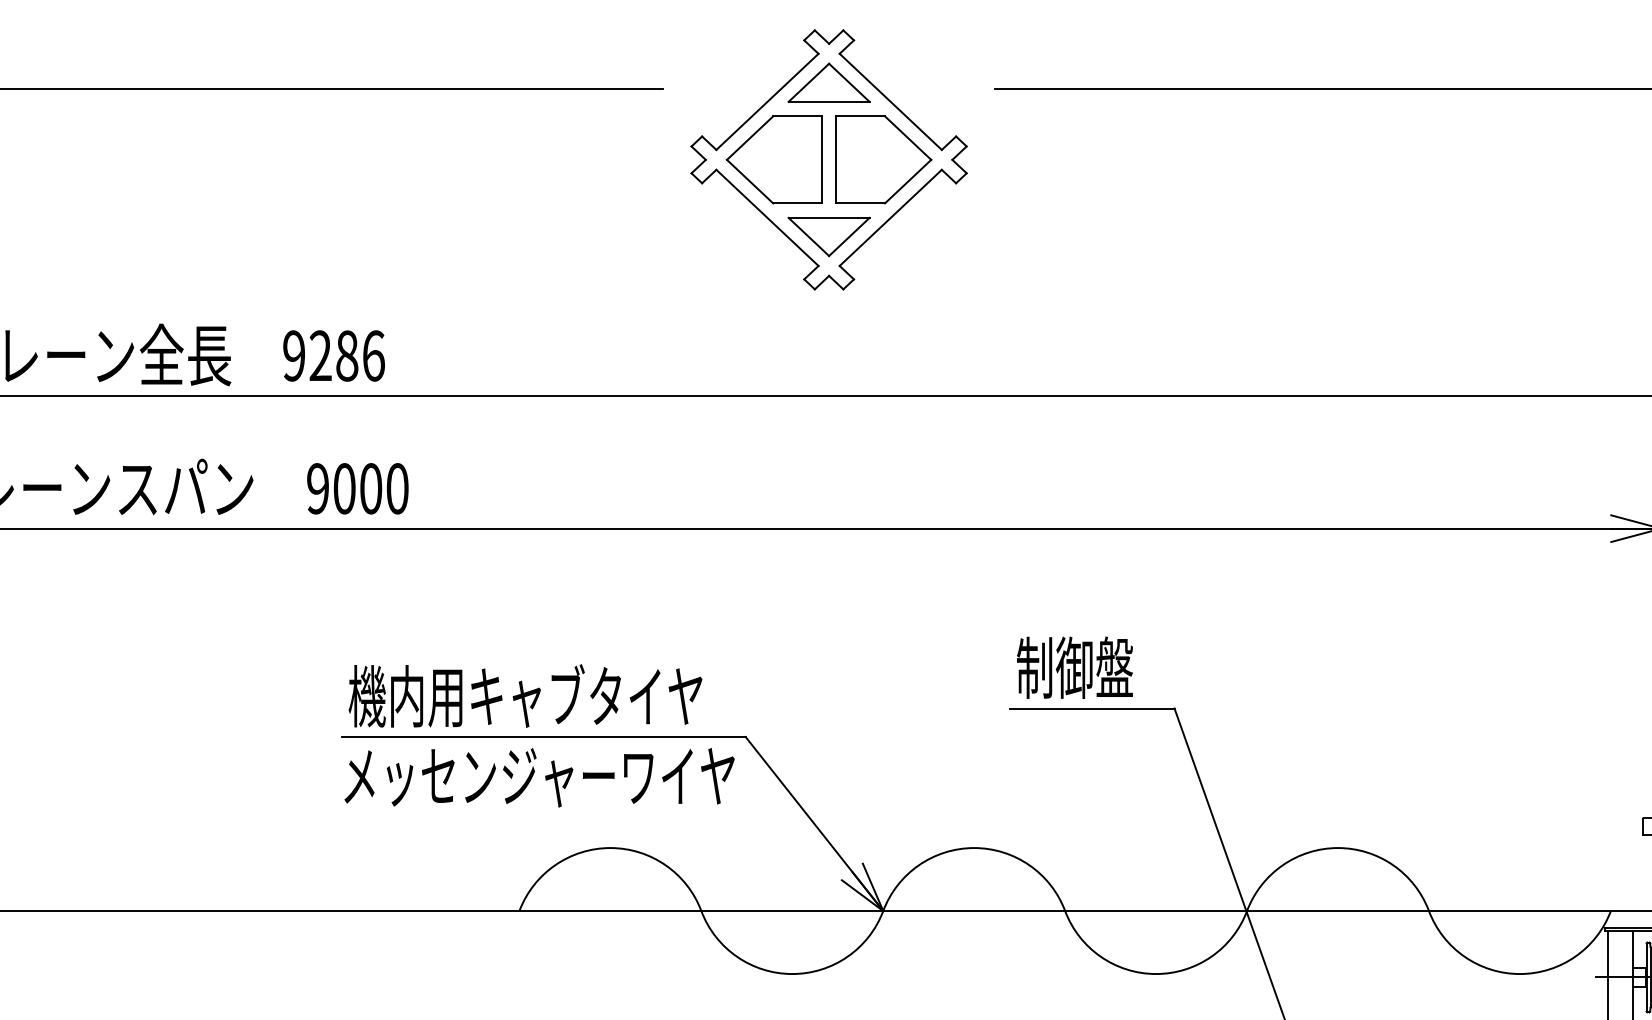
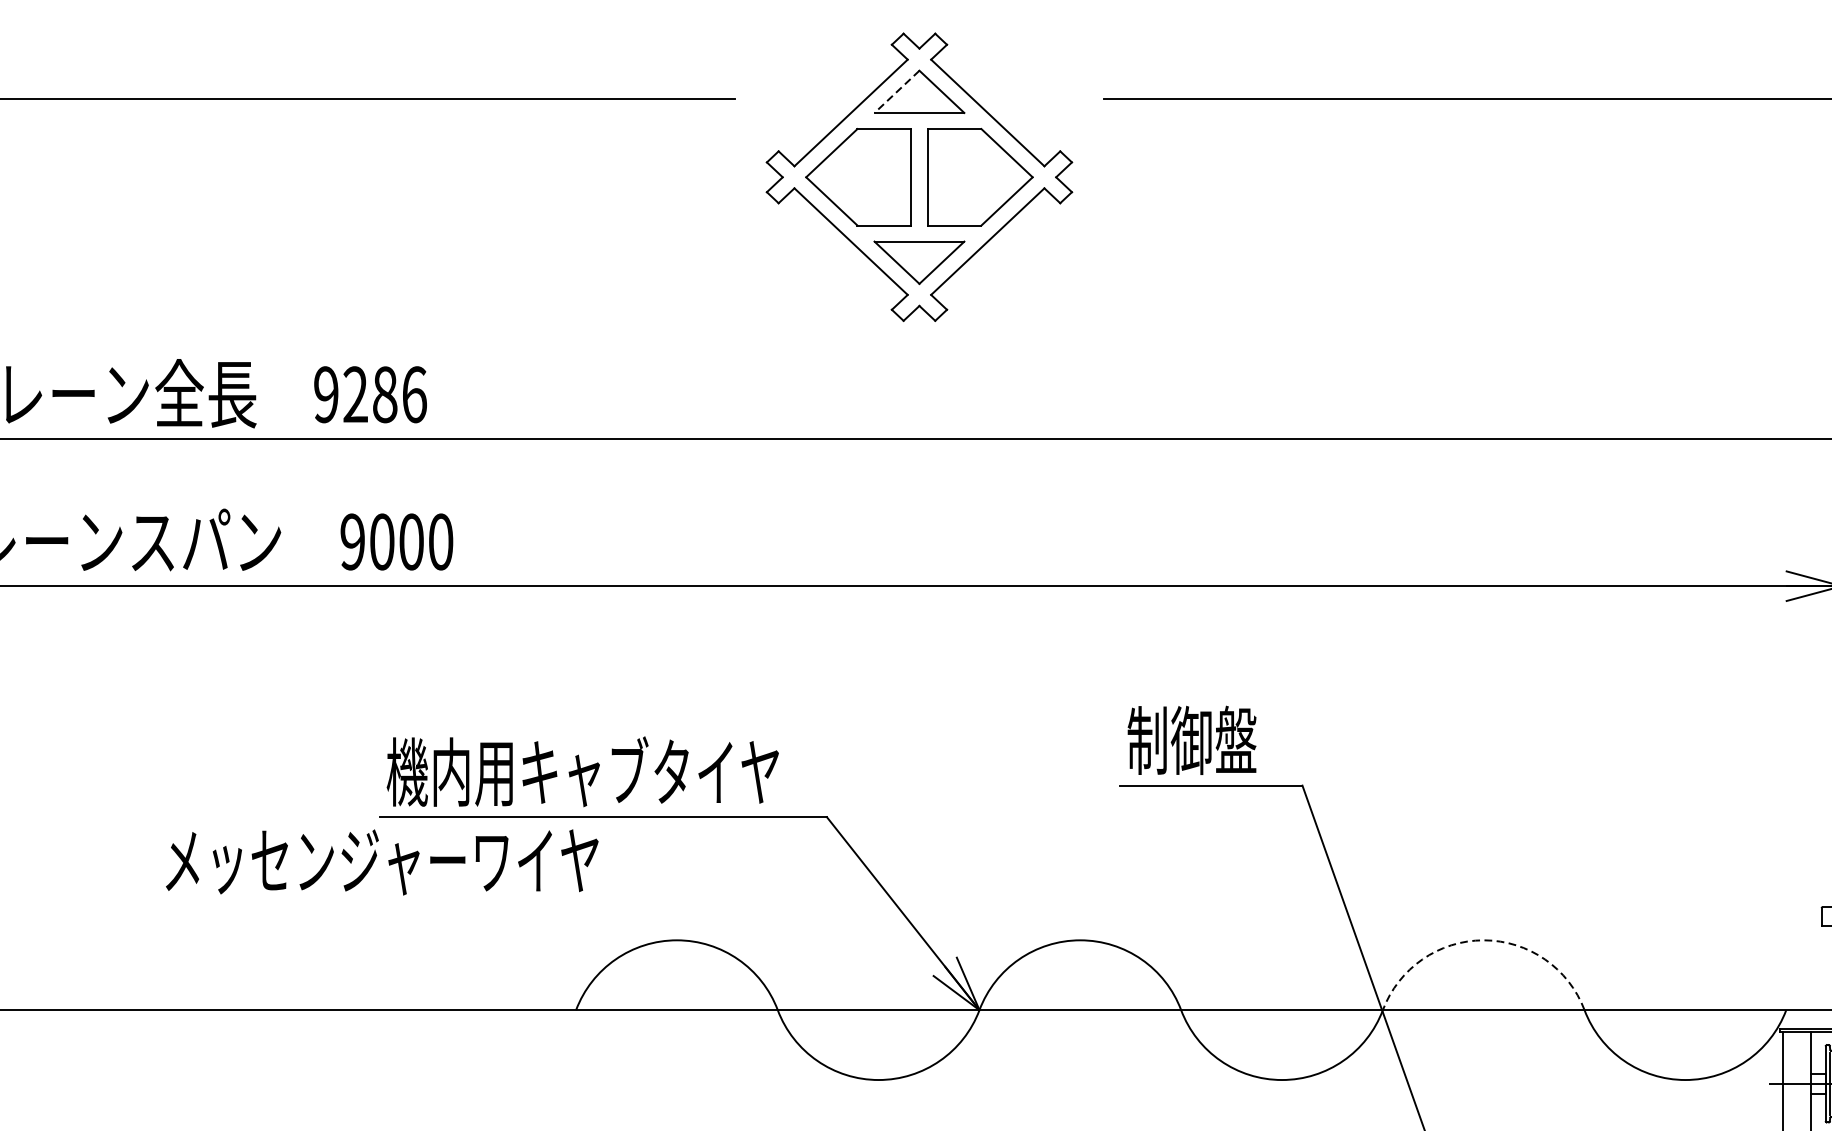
line: (808, 82) -> (896, 91), solid -> dashed
text: (539, 777) -> (382, 862), moved
arc: (1338, 848) -> (1484, 940), solid -> dashed

